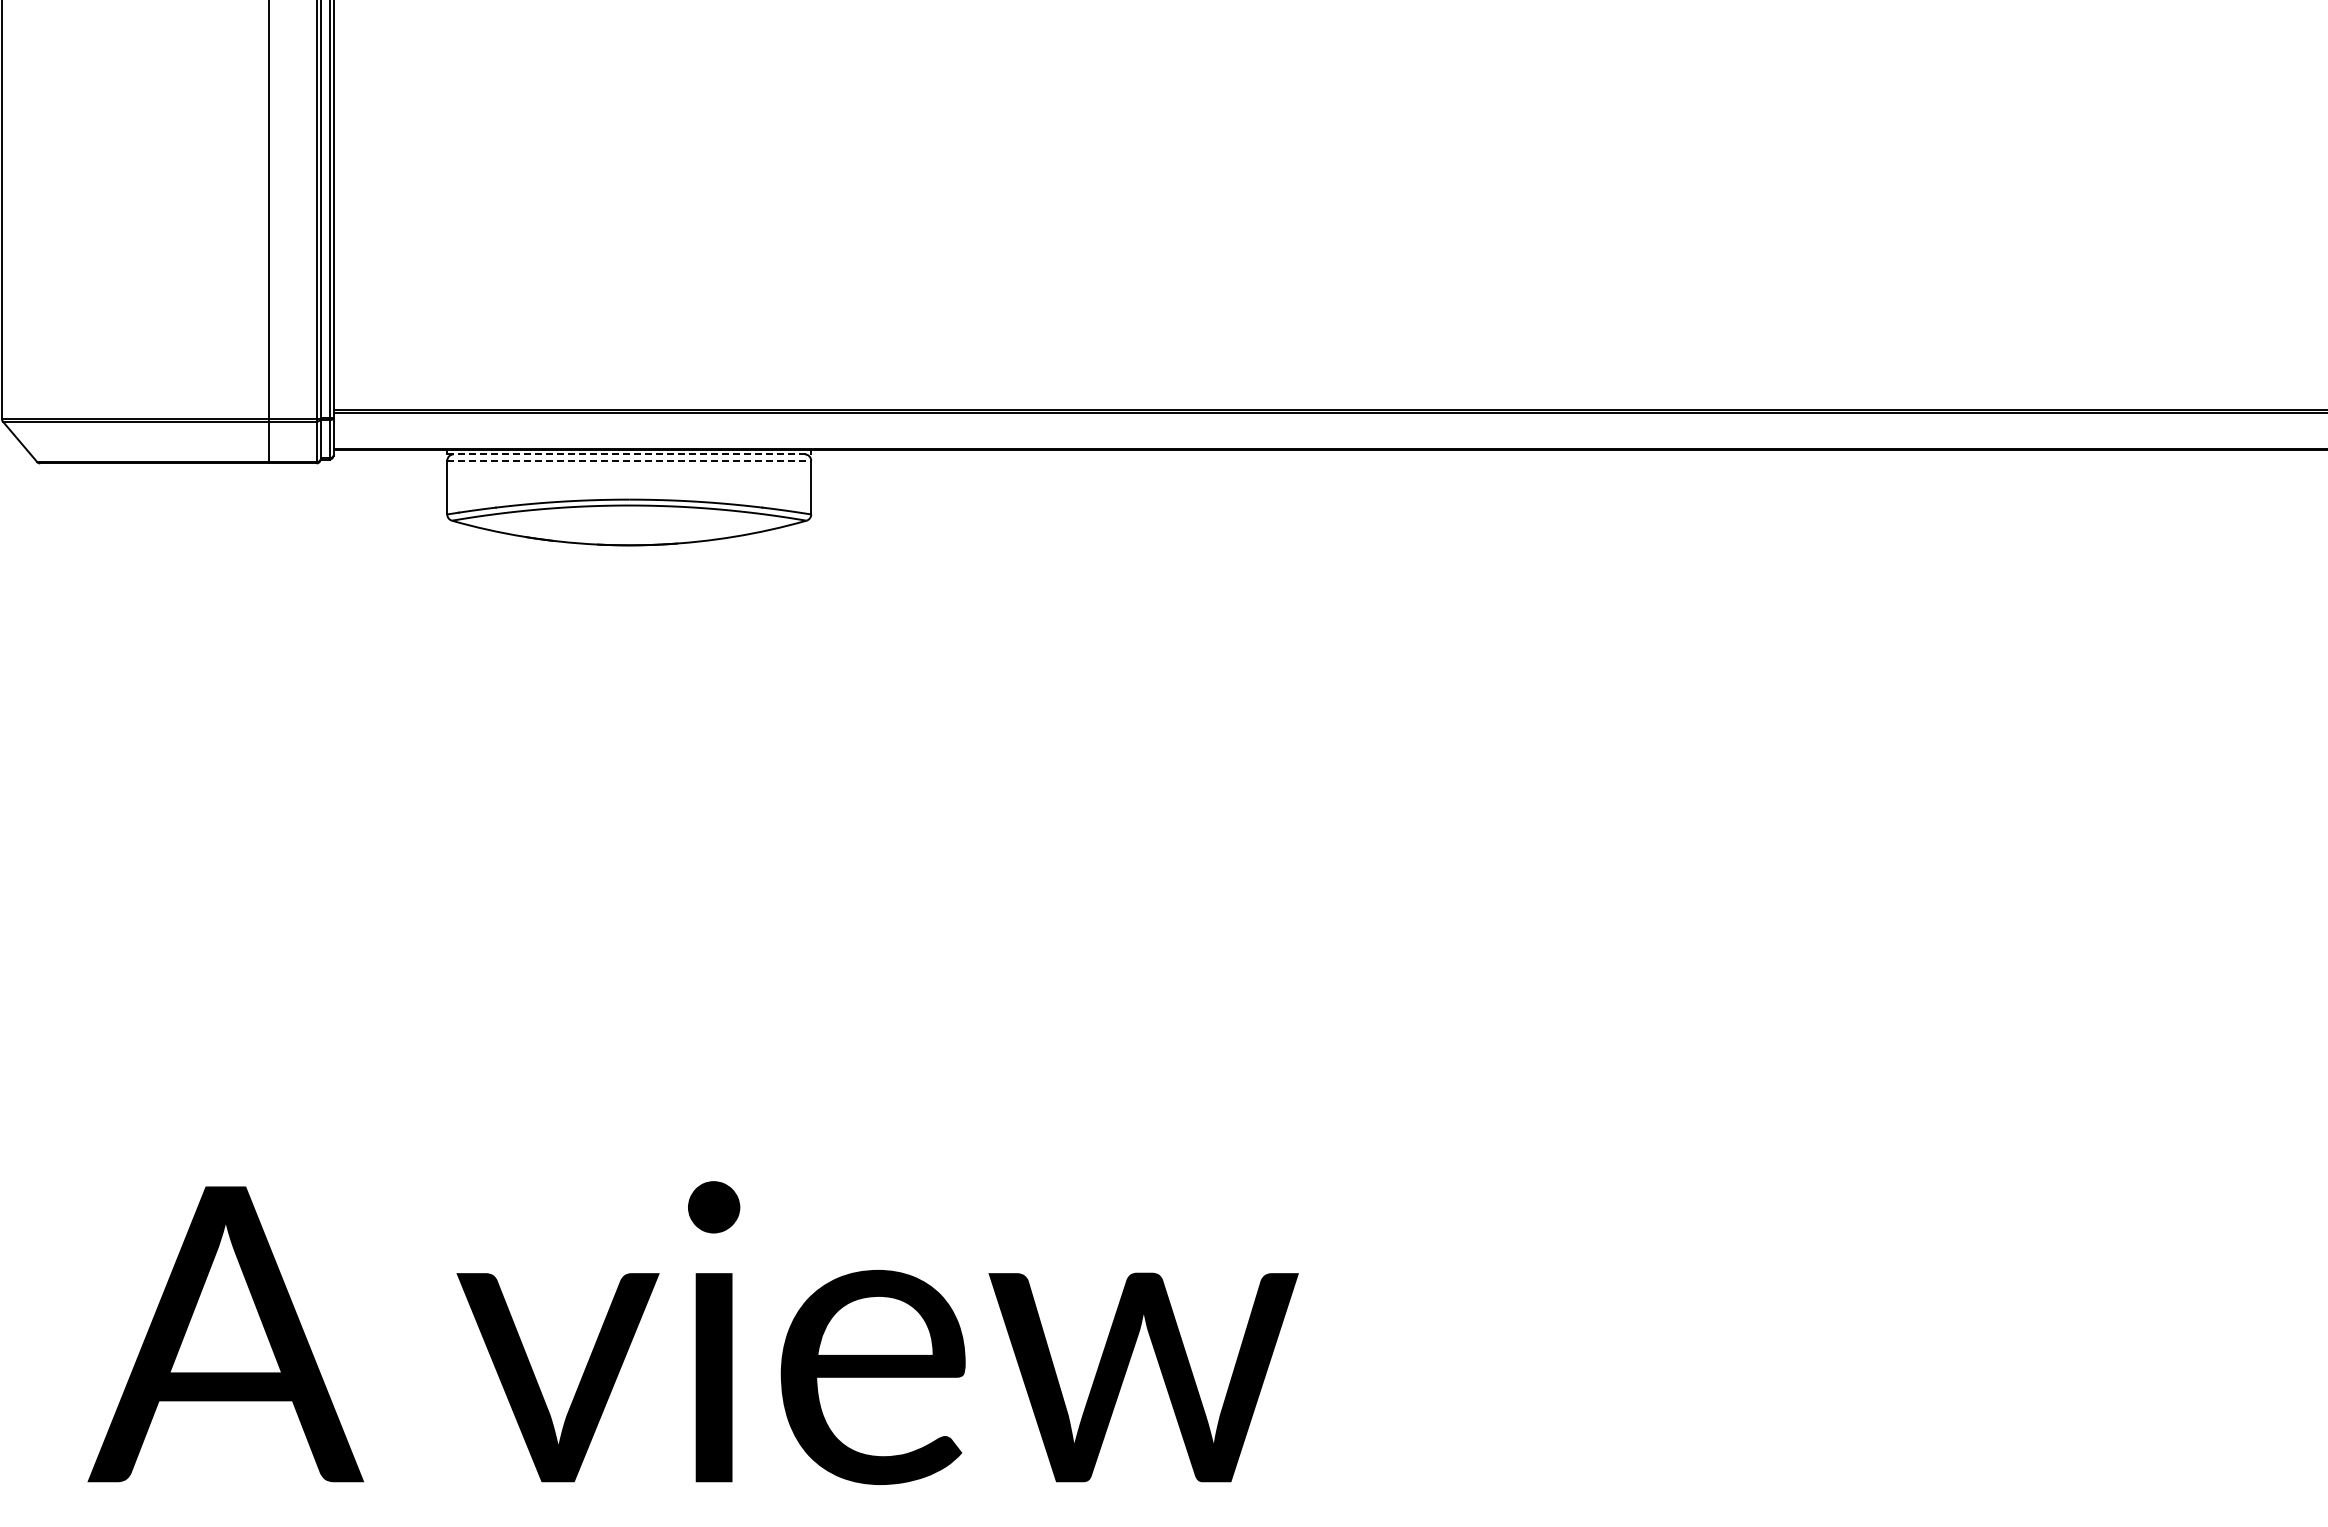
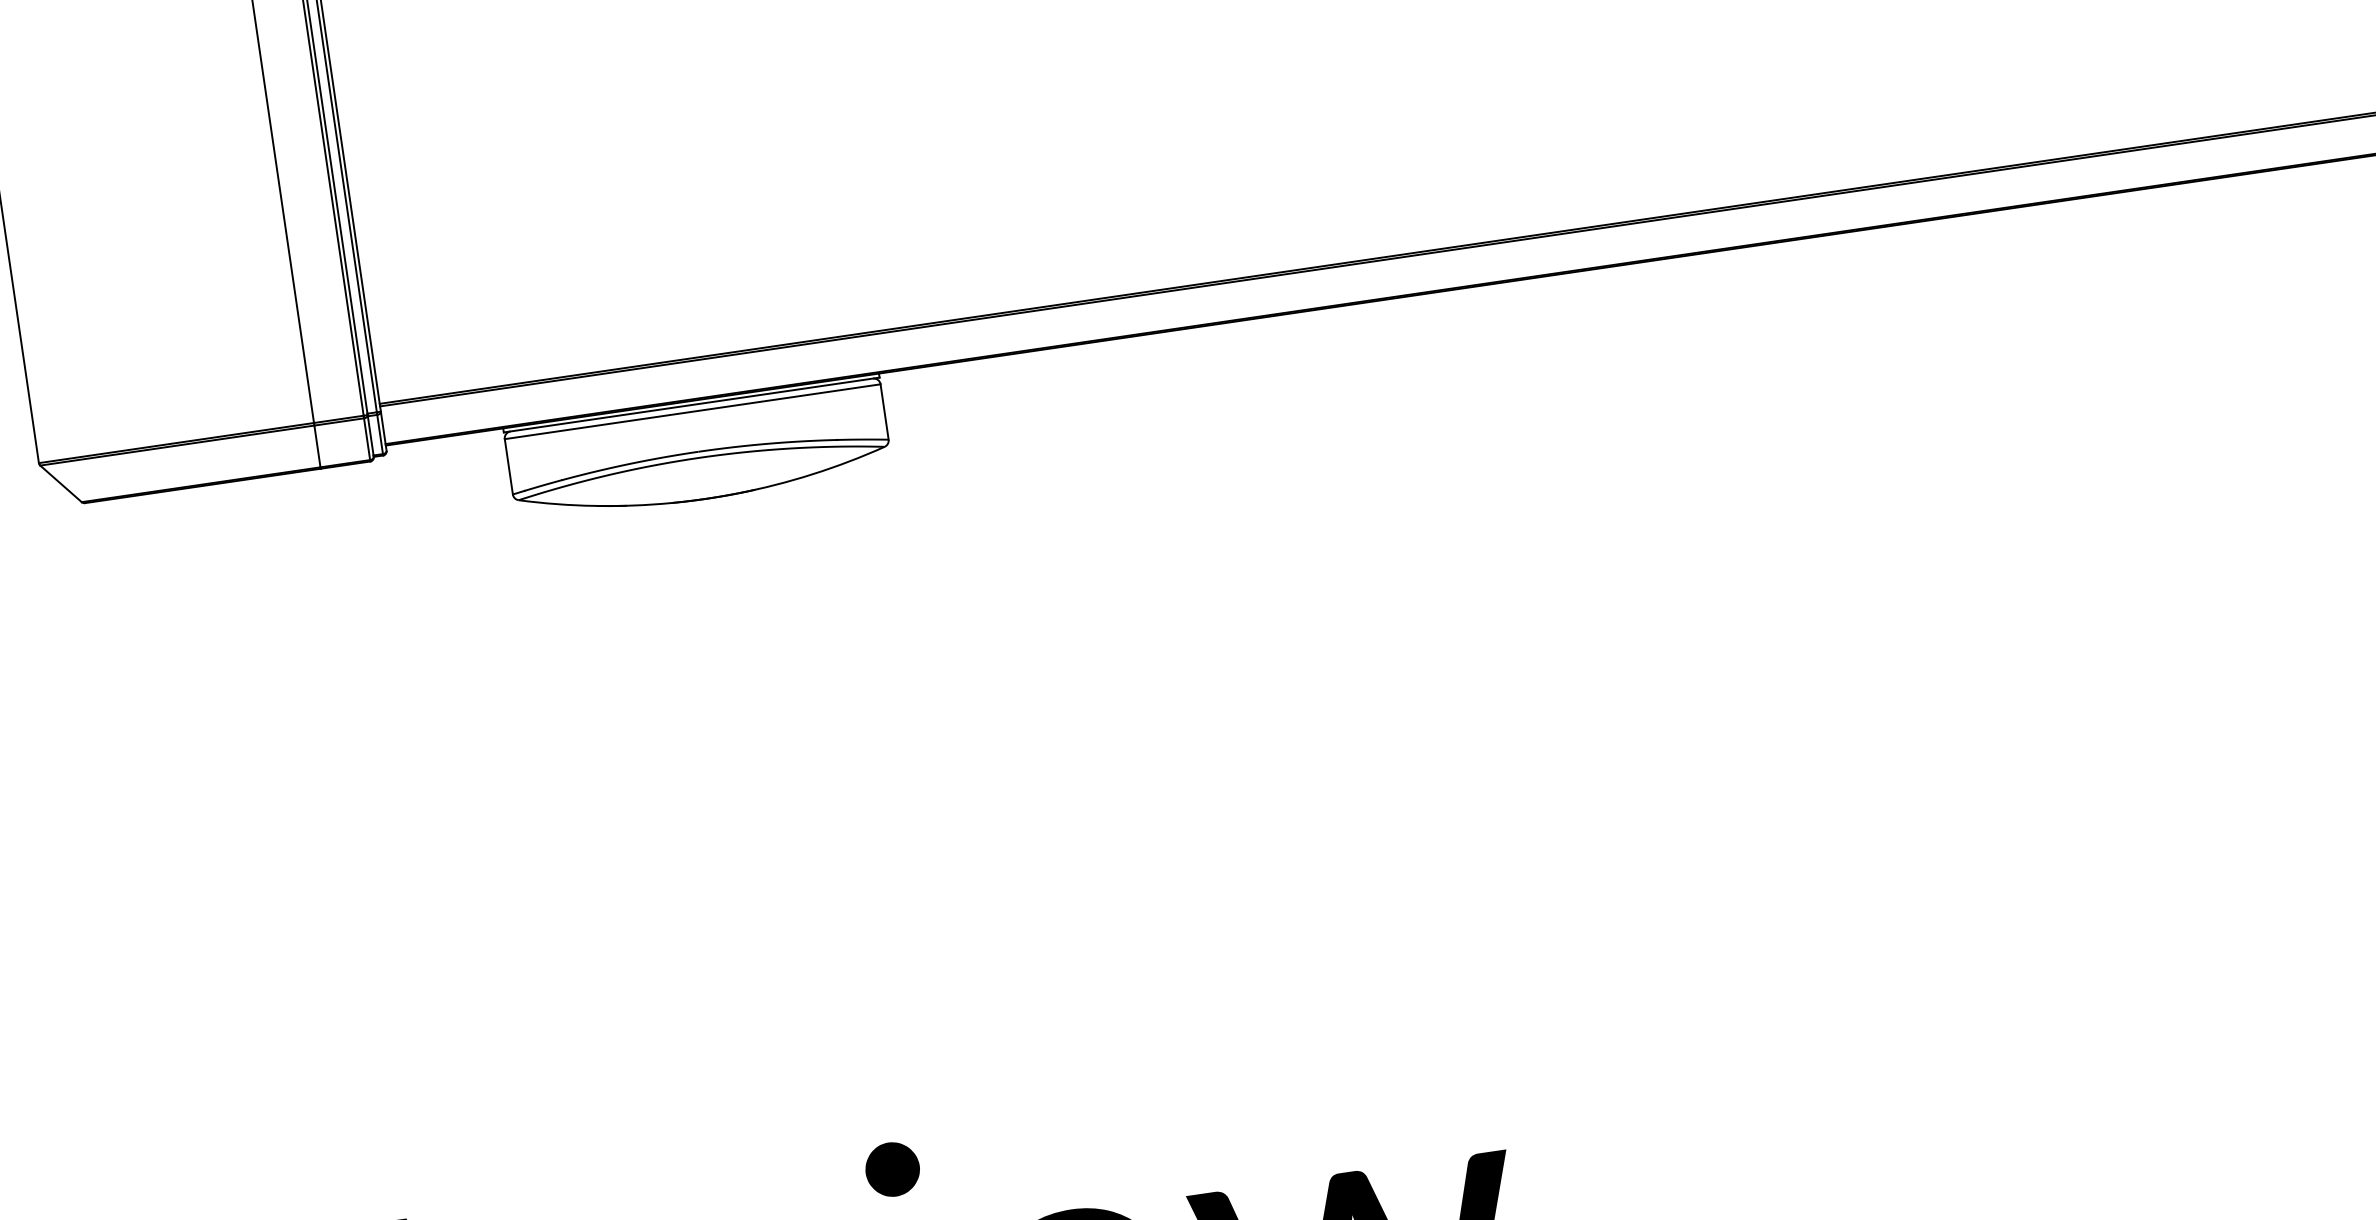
line: (629, 454) -> (691, 405), dashed -> solid
line: (629, 460) -> (692, 411), dashed -> solid

